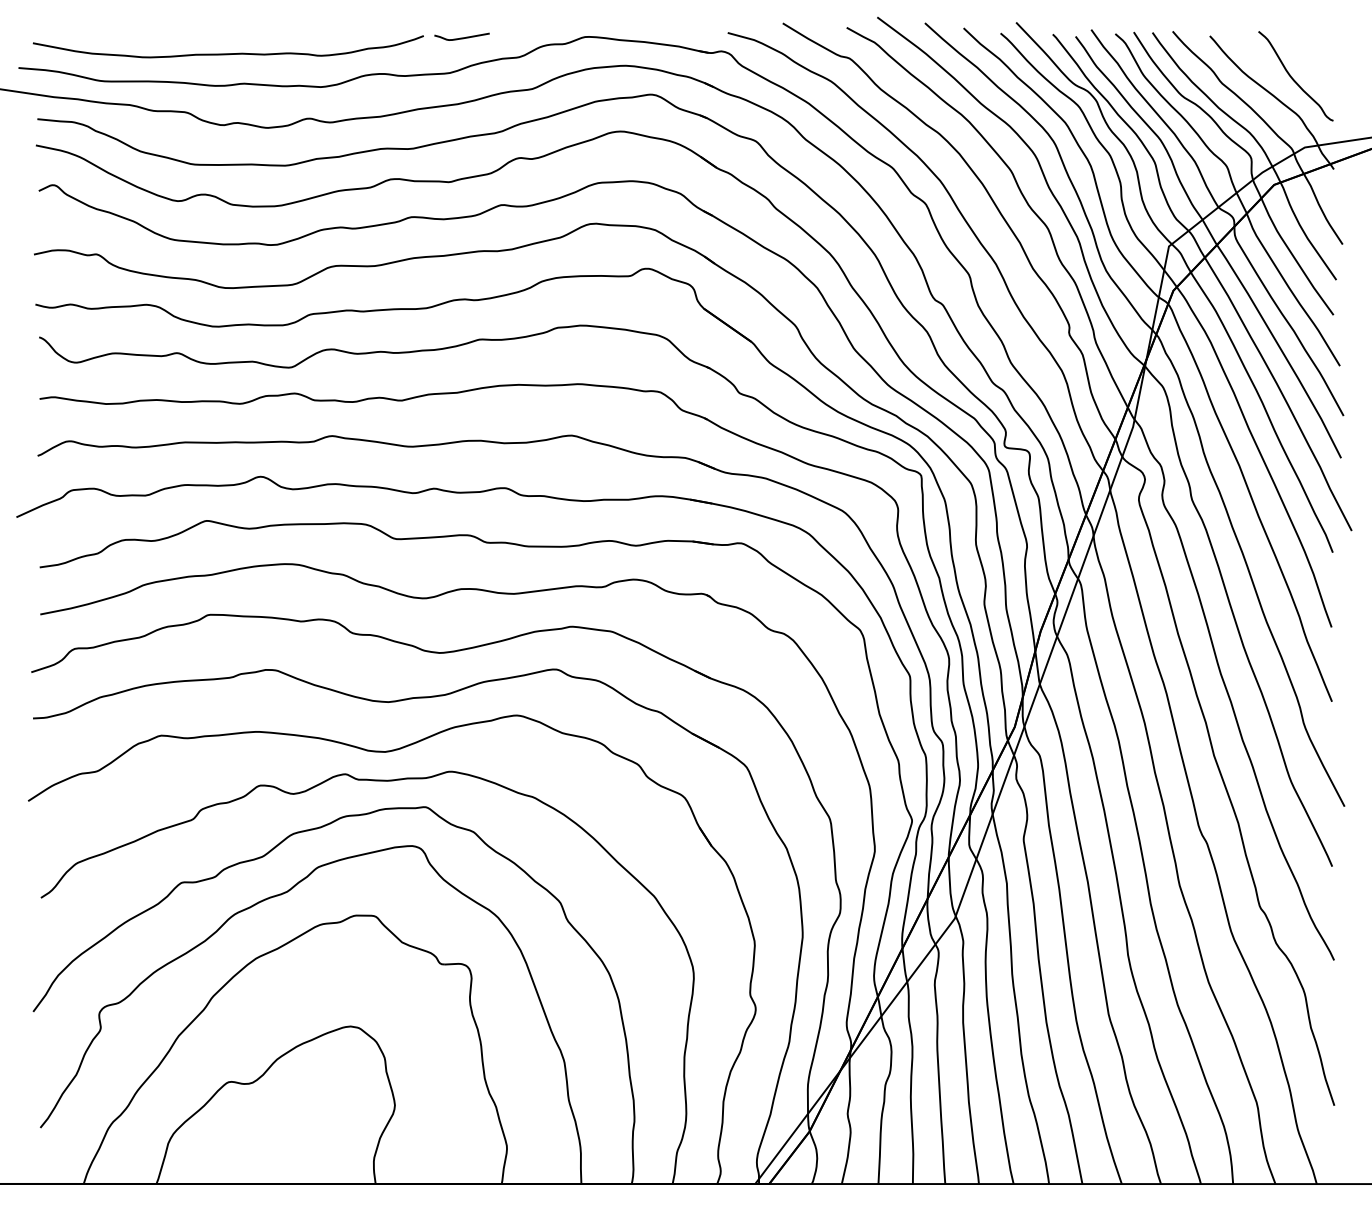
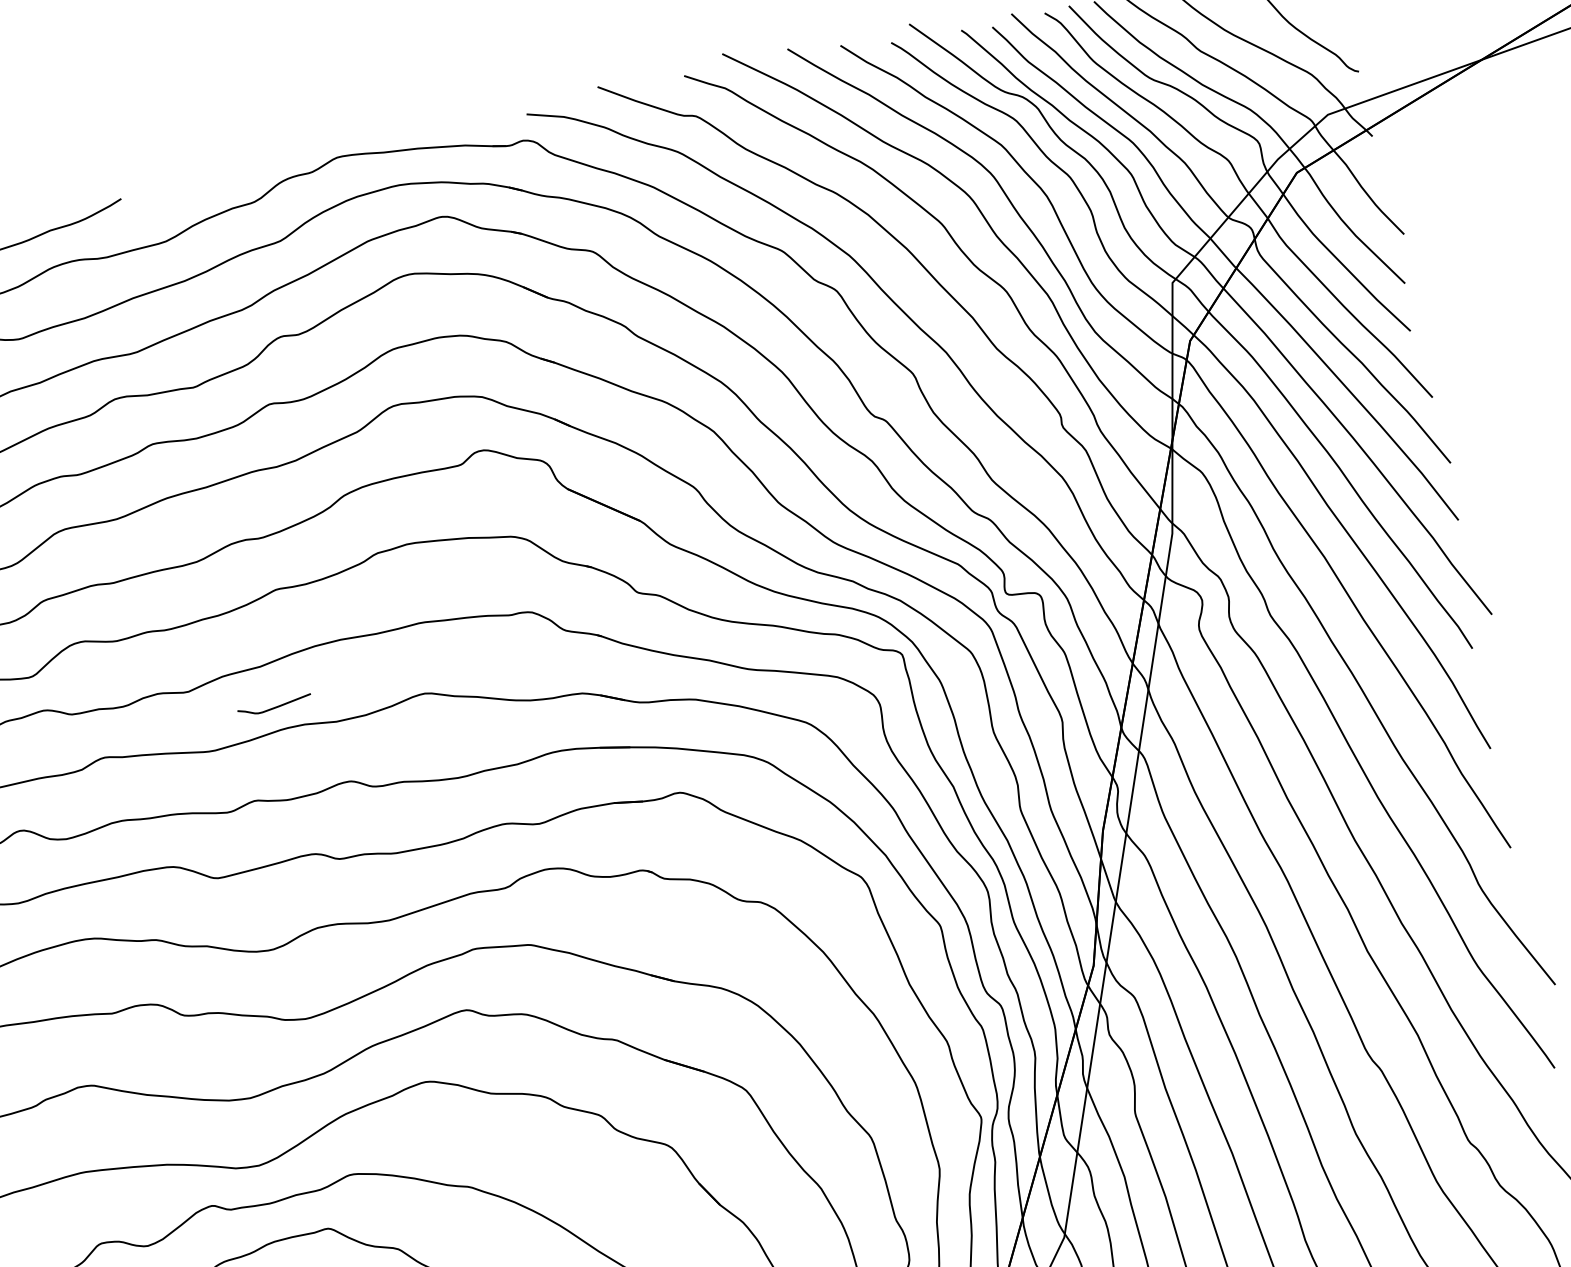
curve: (461, 37) -> (274, 706), moved

